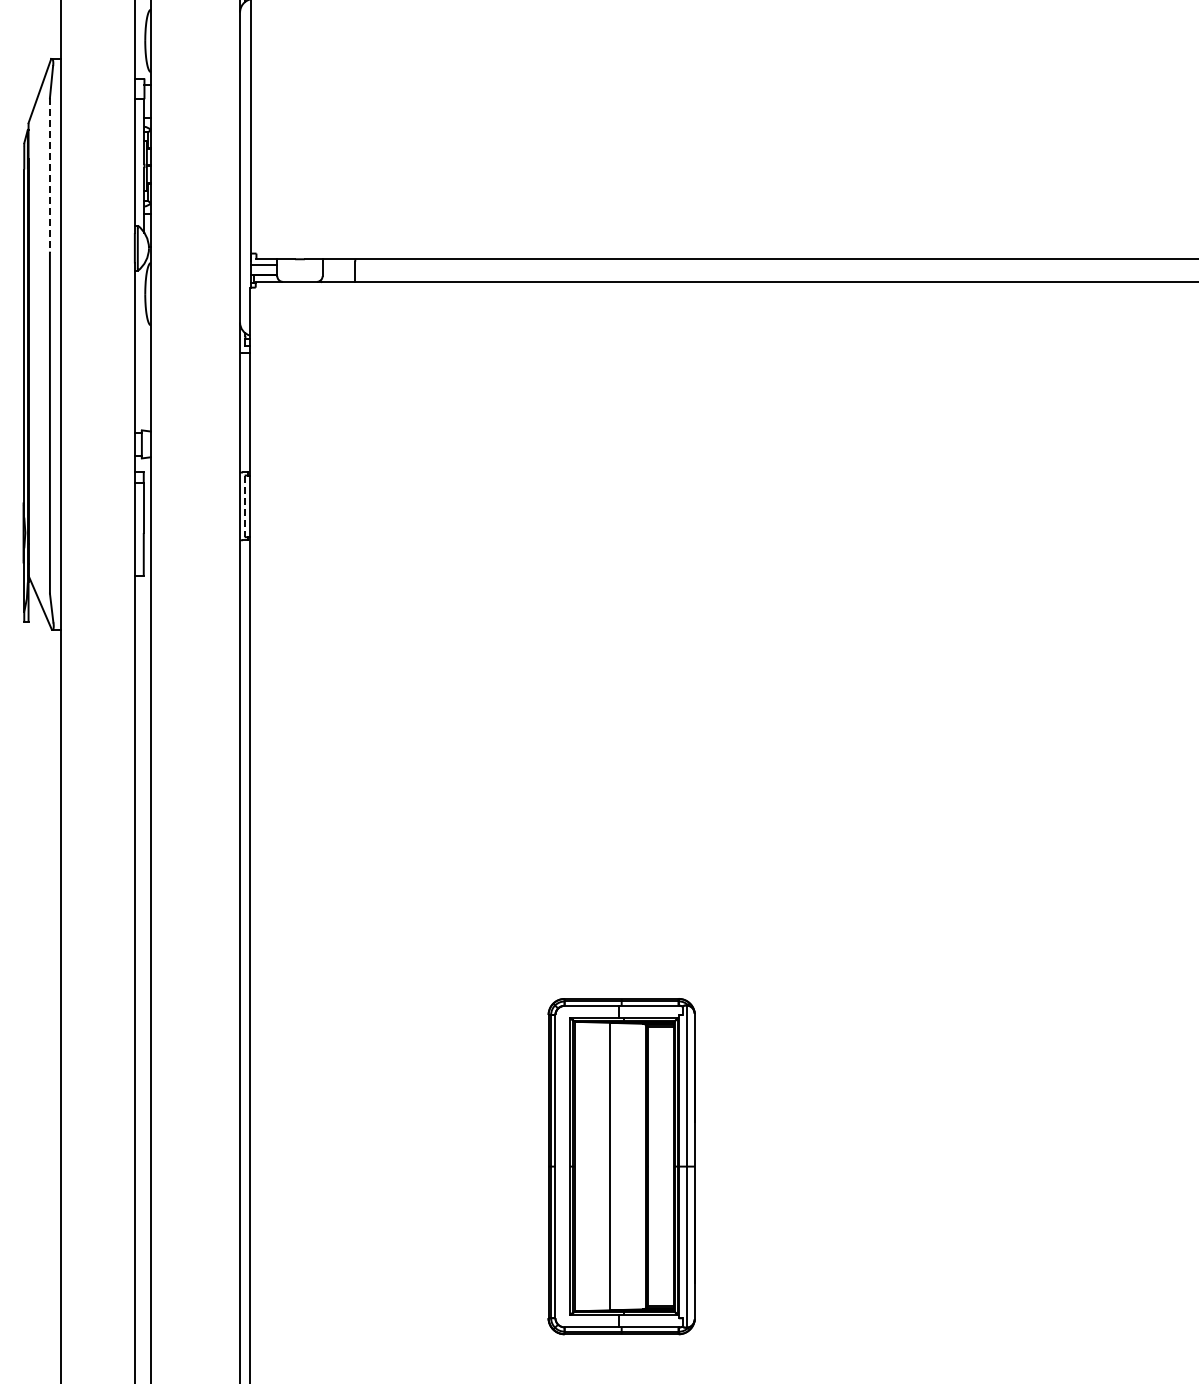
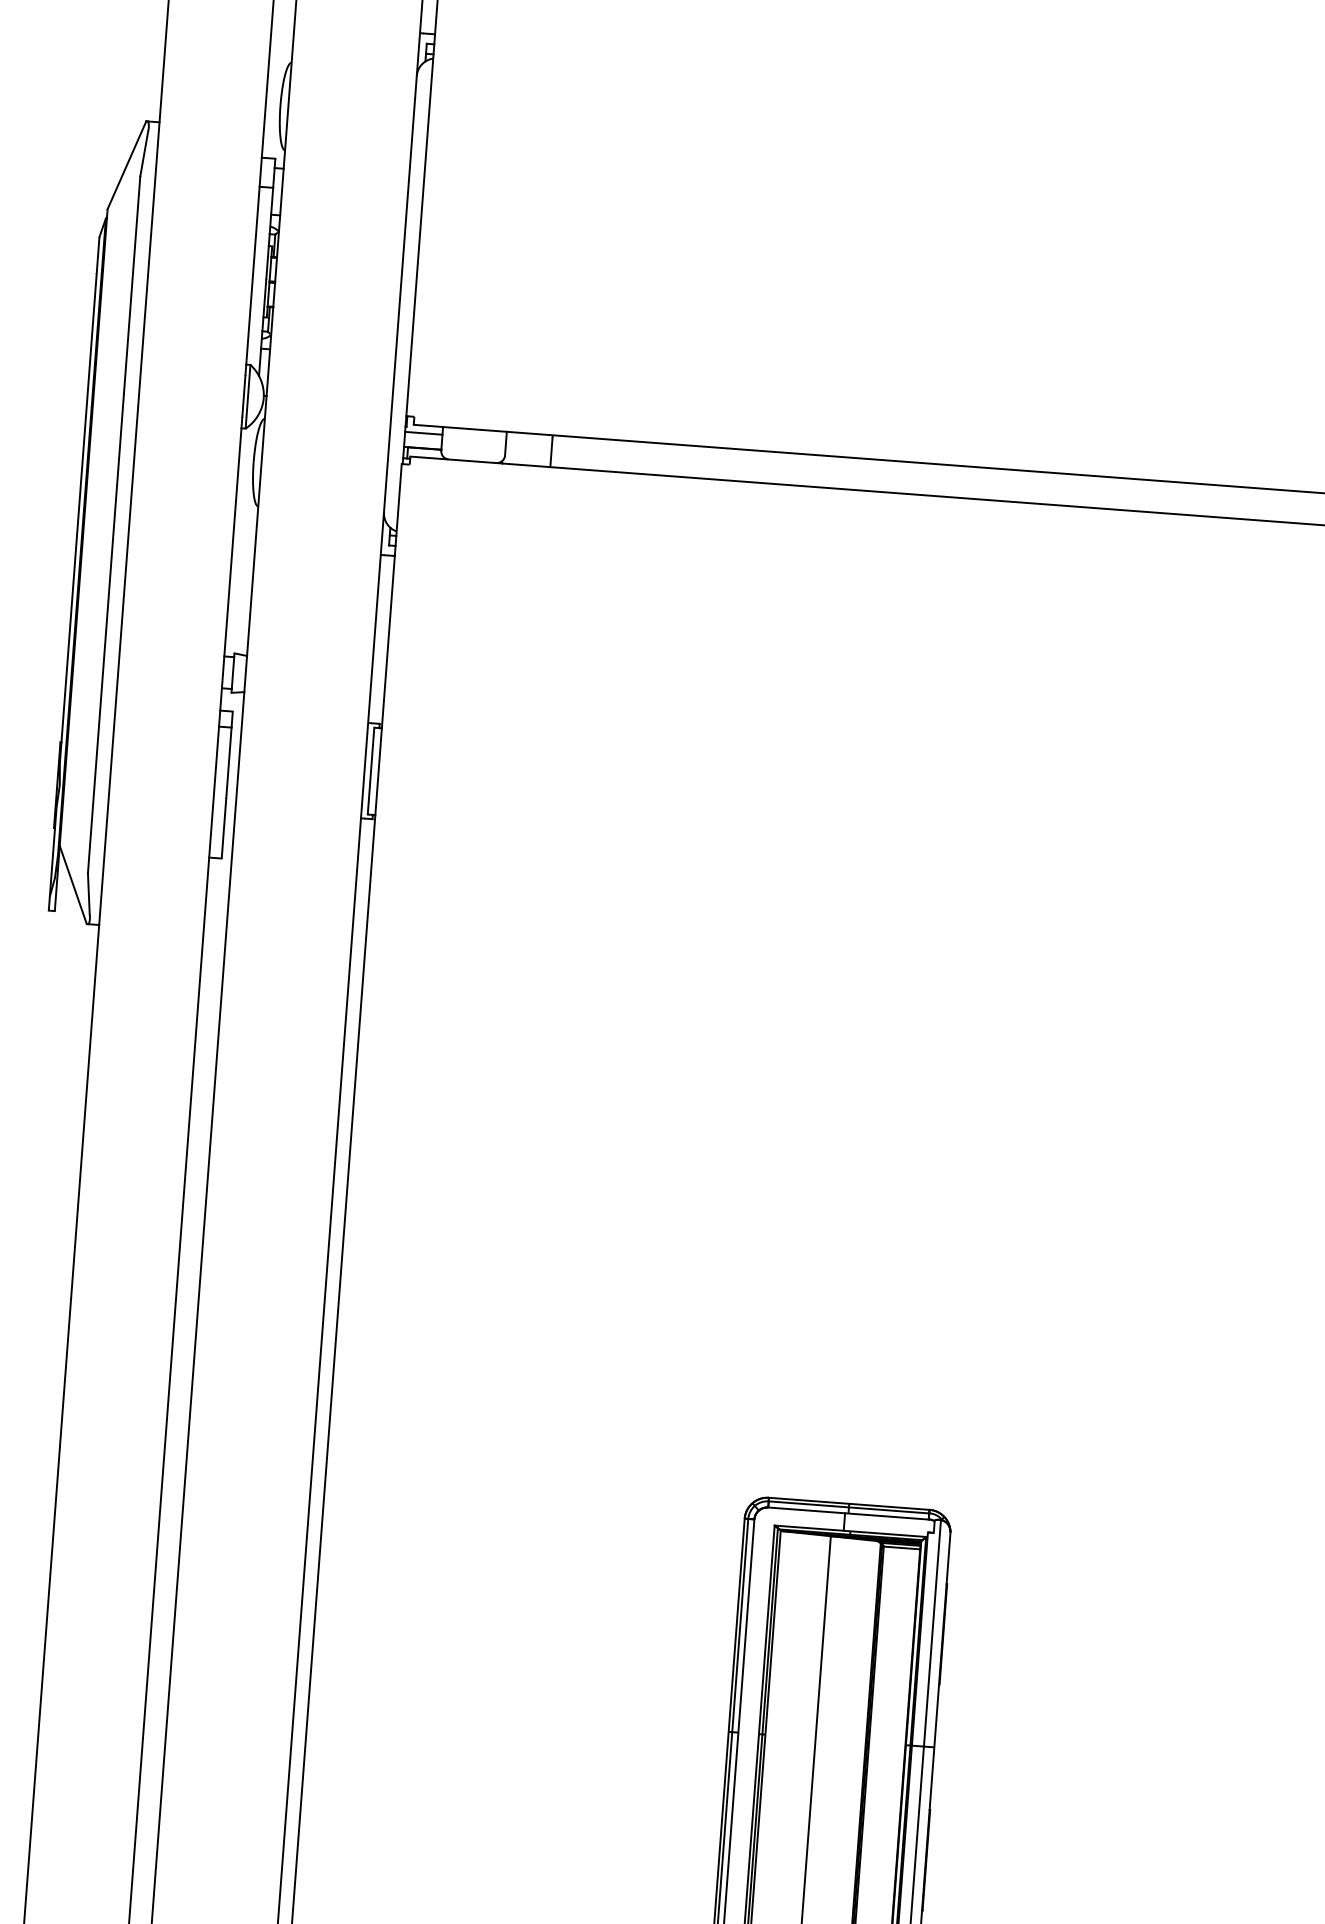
line: (49, 175) -> (131, 285), dashed -> solid
line: (244, 506) -> (370, 771), dashed -> solid

